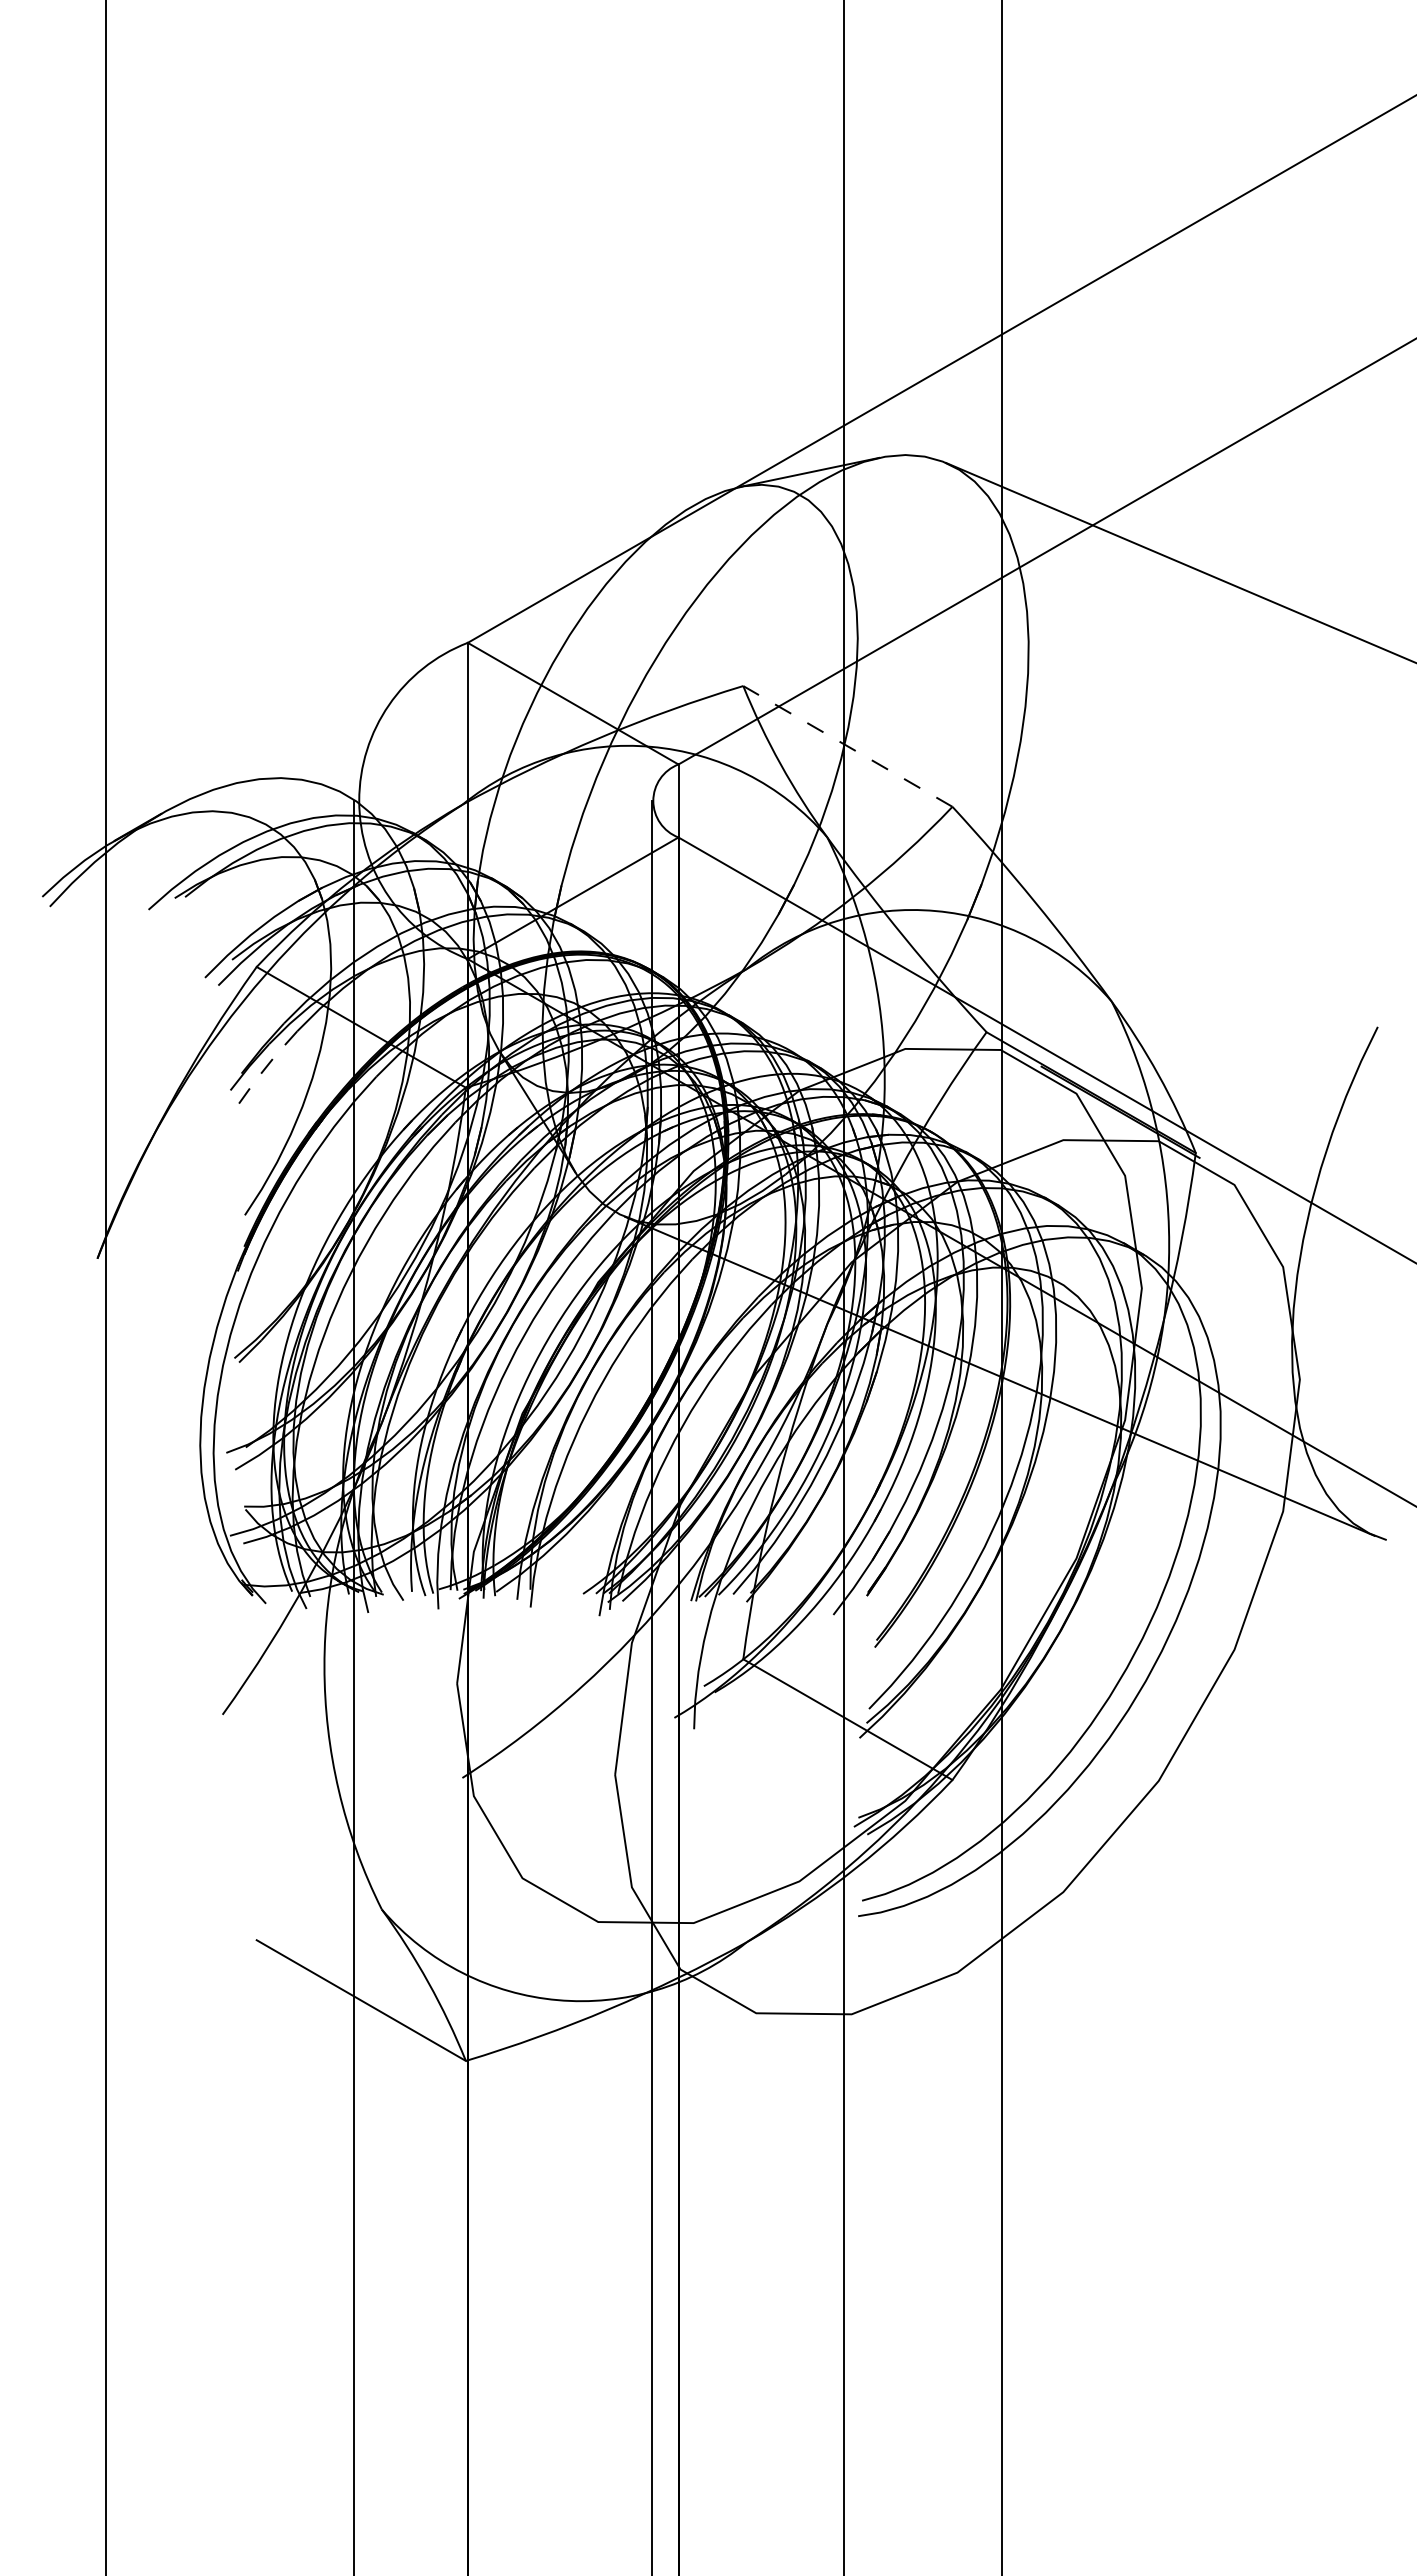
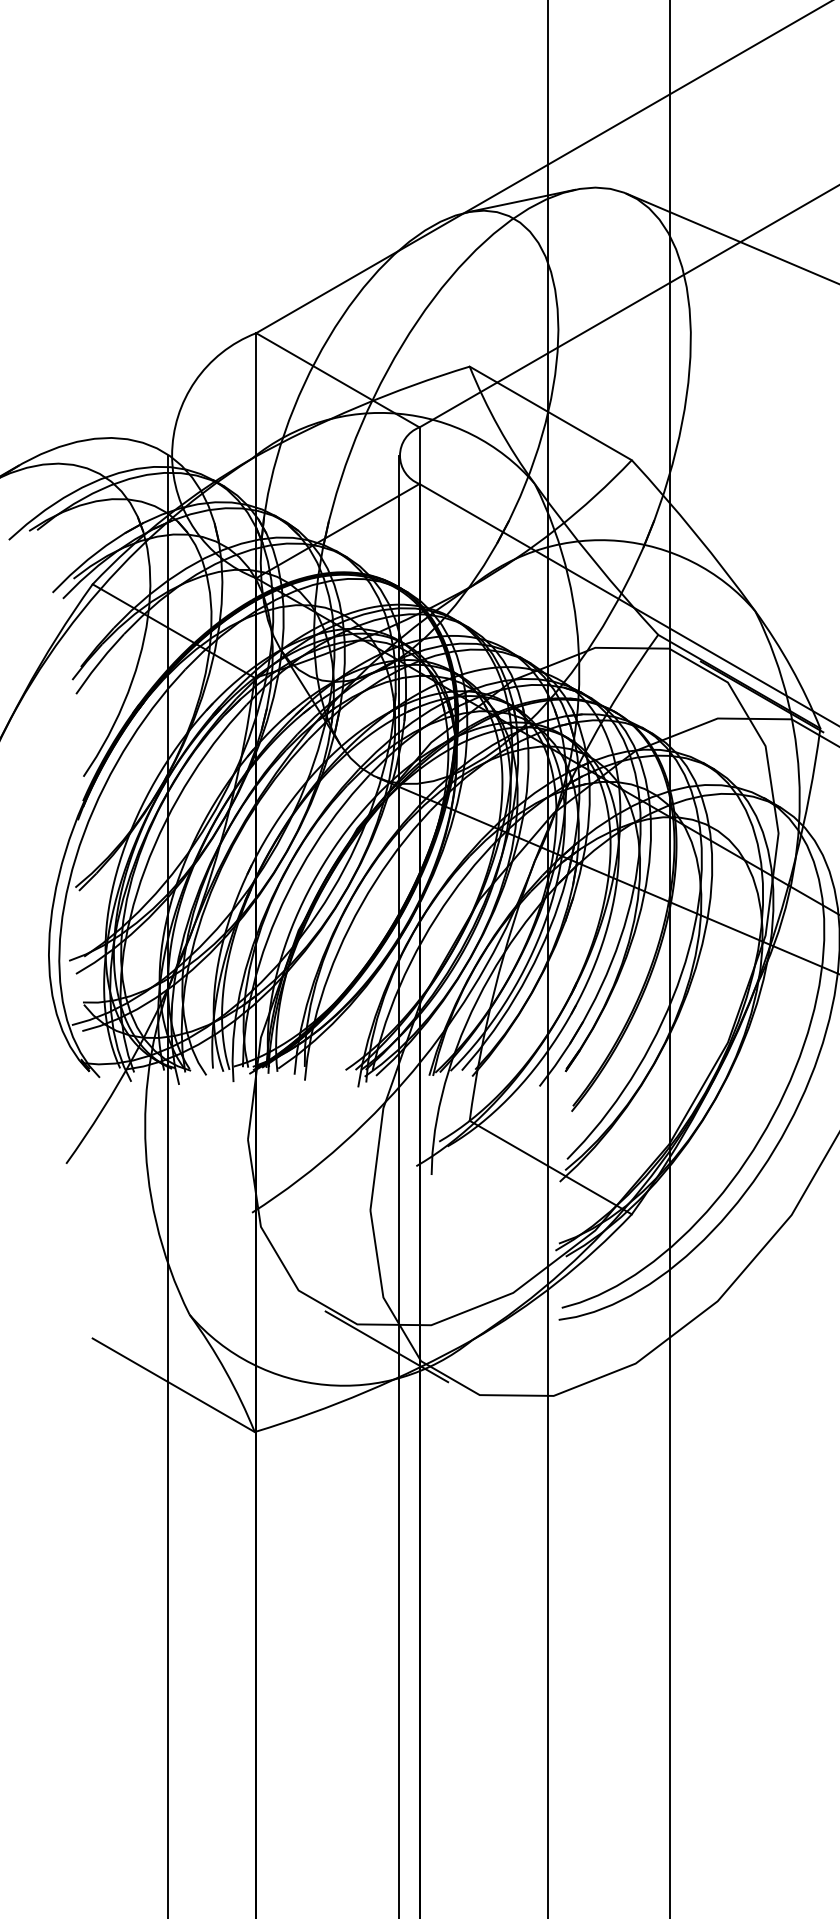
line: (847, 746) -> (550, 413), dashed -> solid
line: (264, 1069) -> (98, 663), dashed -> solid
line: (636, 1950) -> (386, 1346), added

